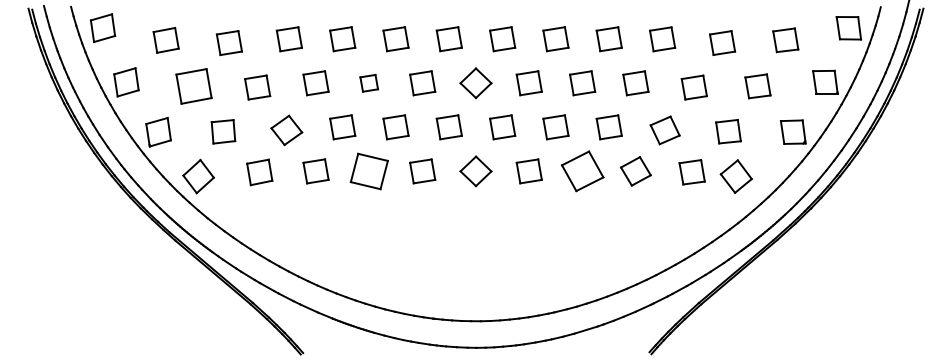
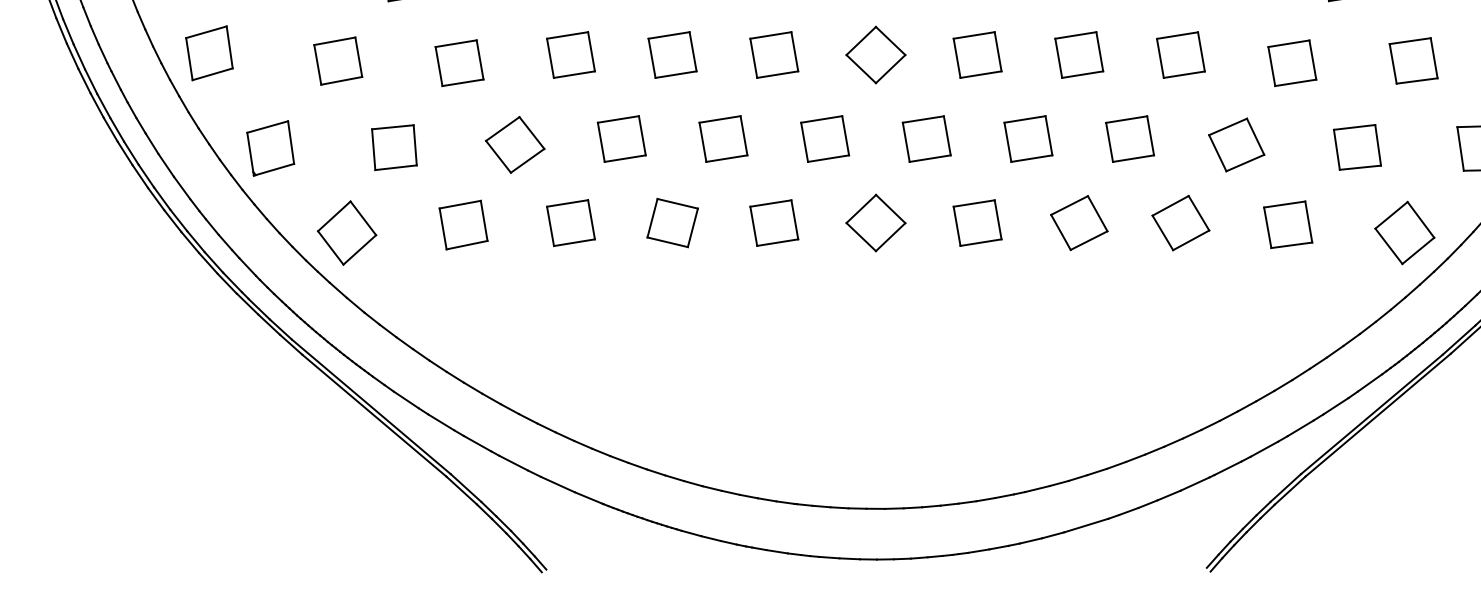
part: (368, 83) -> (670, 55), size x1.43
part: (193, 86) -> (337, 61), size x0.71
part: (369, 170) -> (672, 221), size x0.71
part: (582, 171) -> (1079, 223), size x0.71
part: (735, 176) -> (1403, 232), moved

